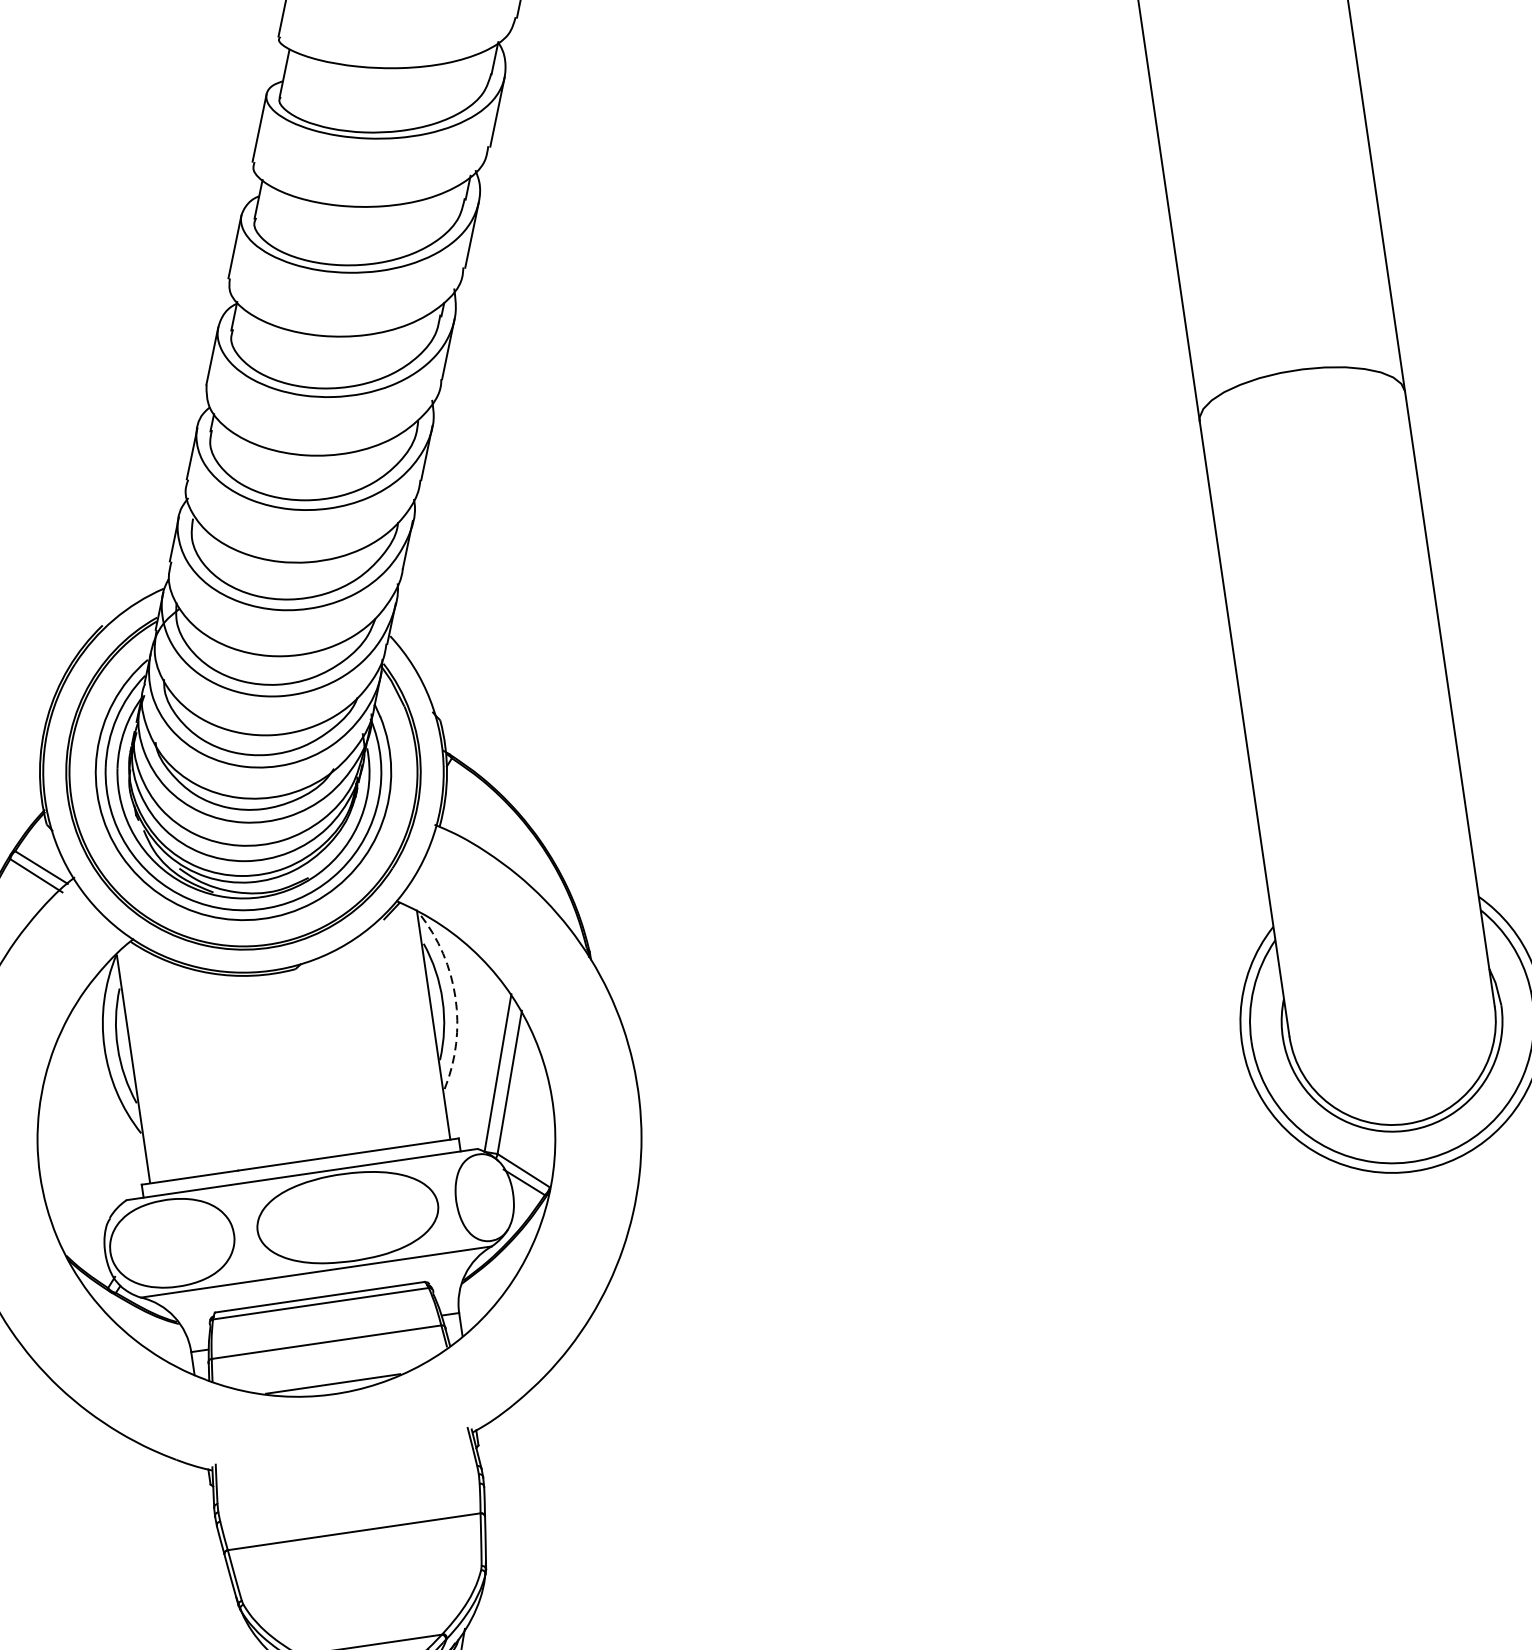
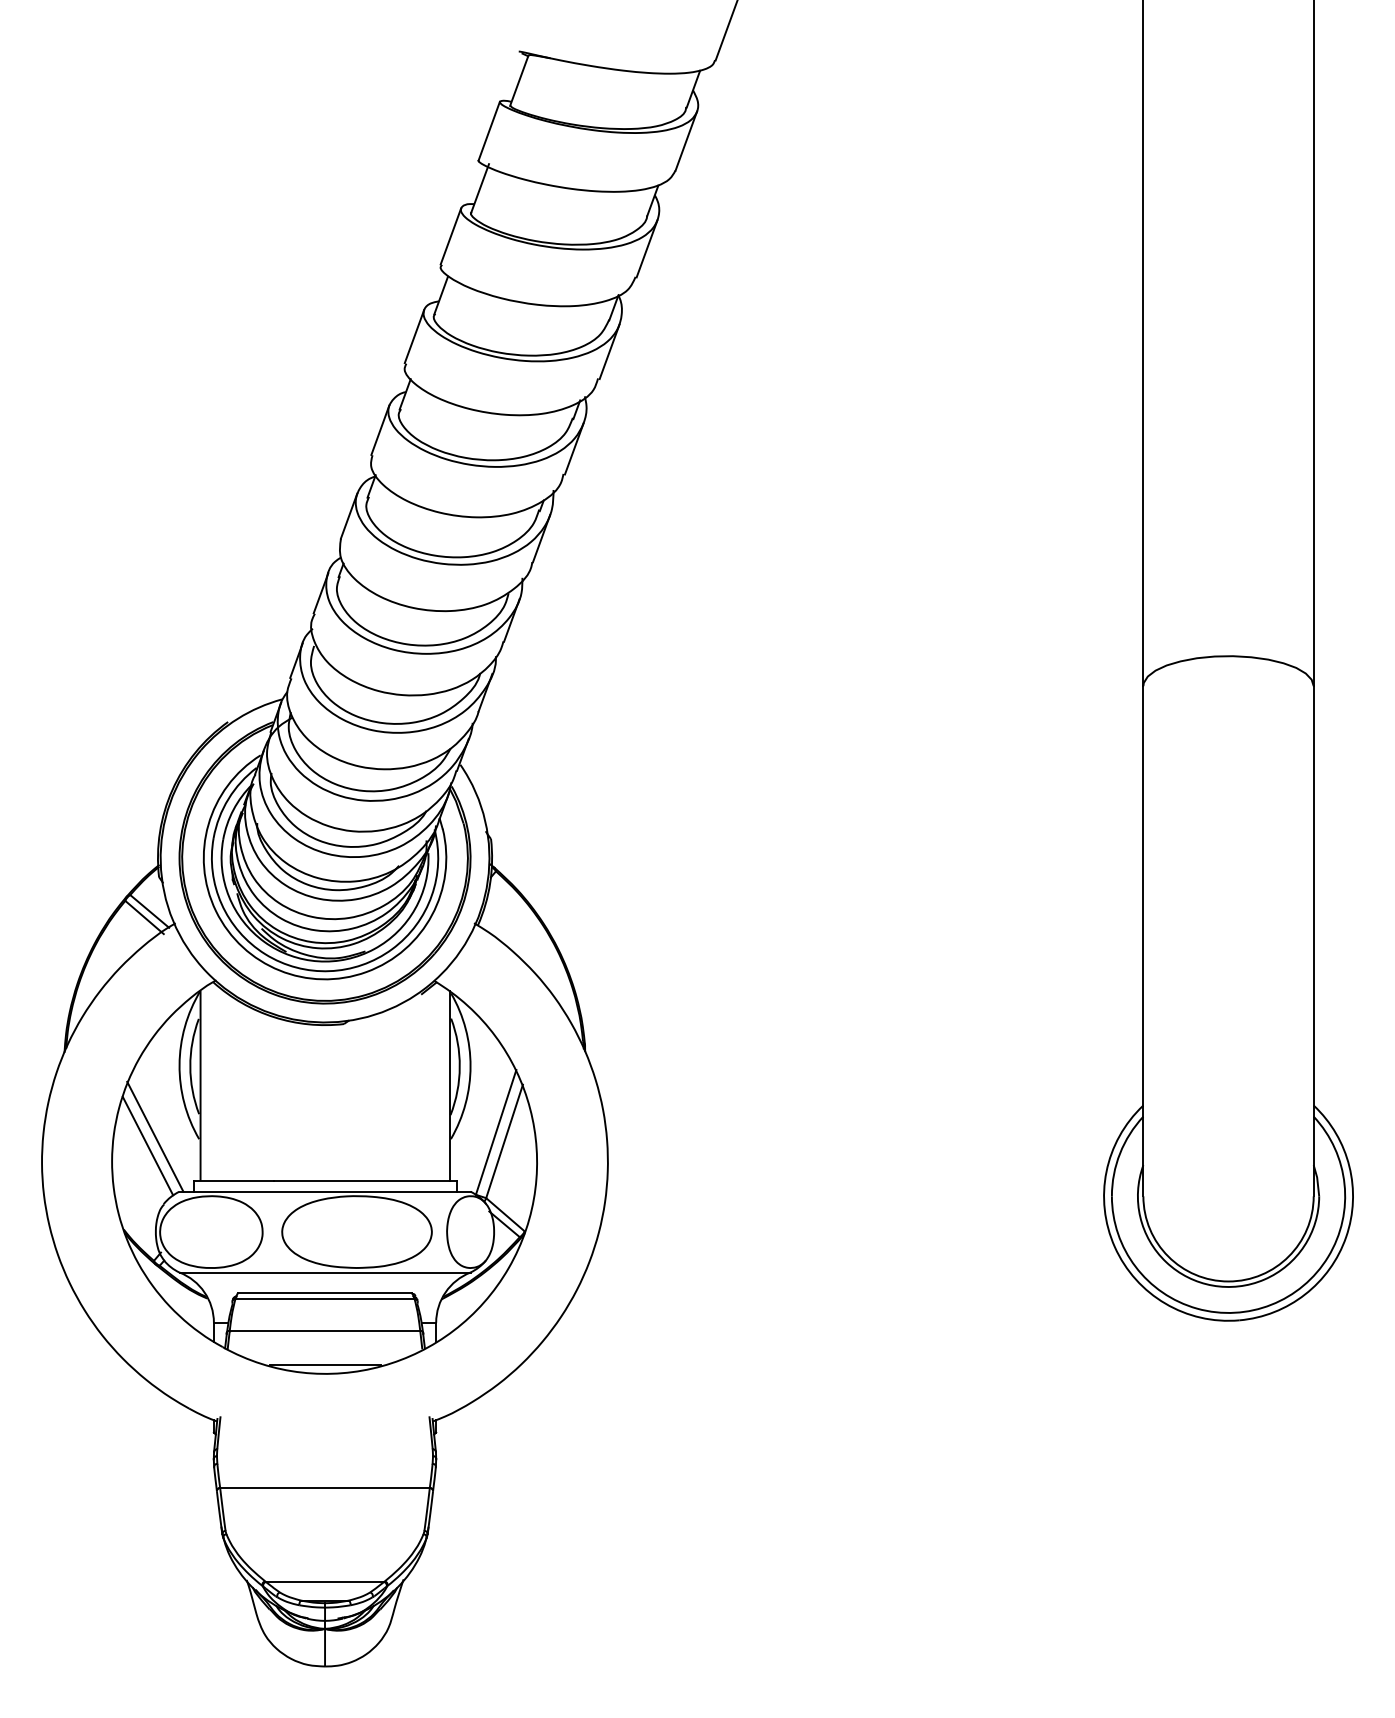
arc: (455, 998) -> (470, 1066), dashed -> solid
line: (88, 1137) -> (155, 1136), added
line: (80, 1150) -> (147, 1145), added

